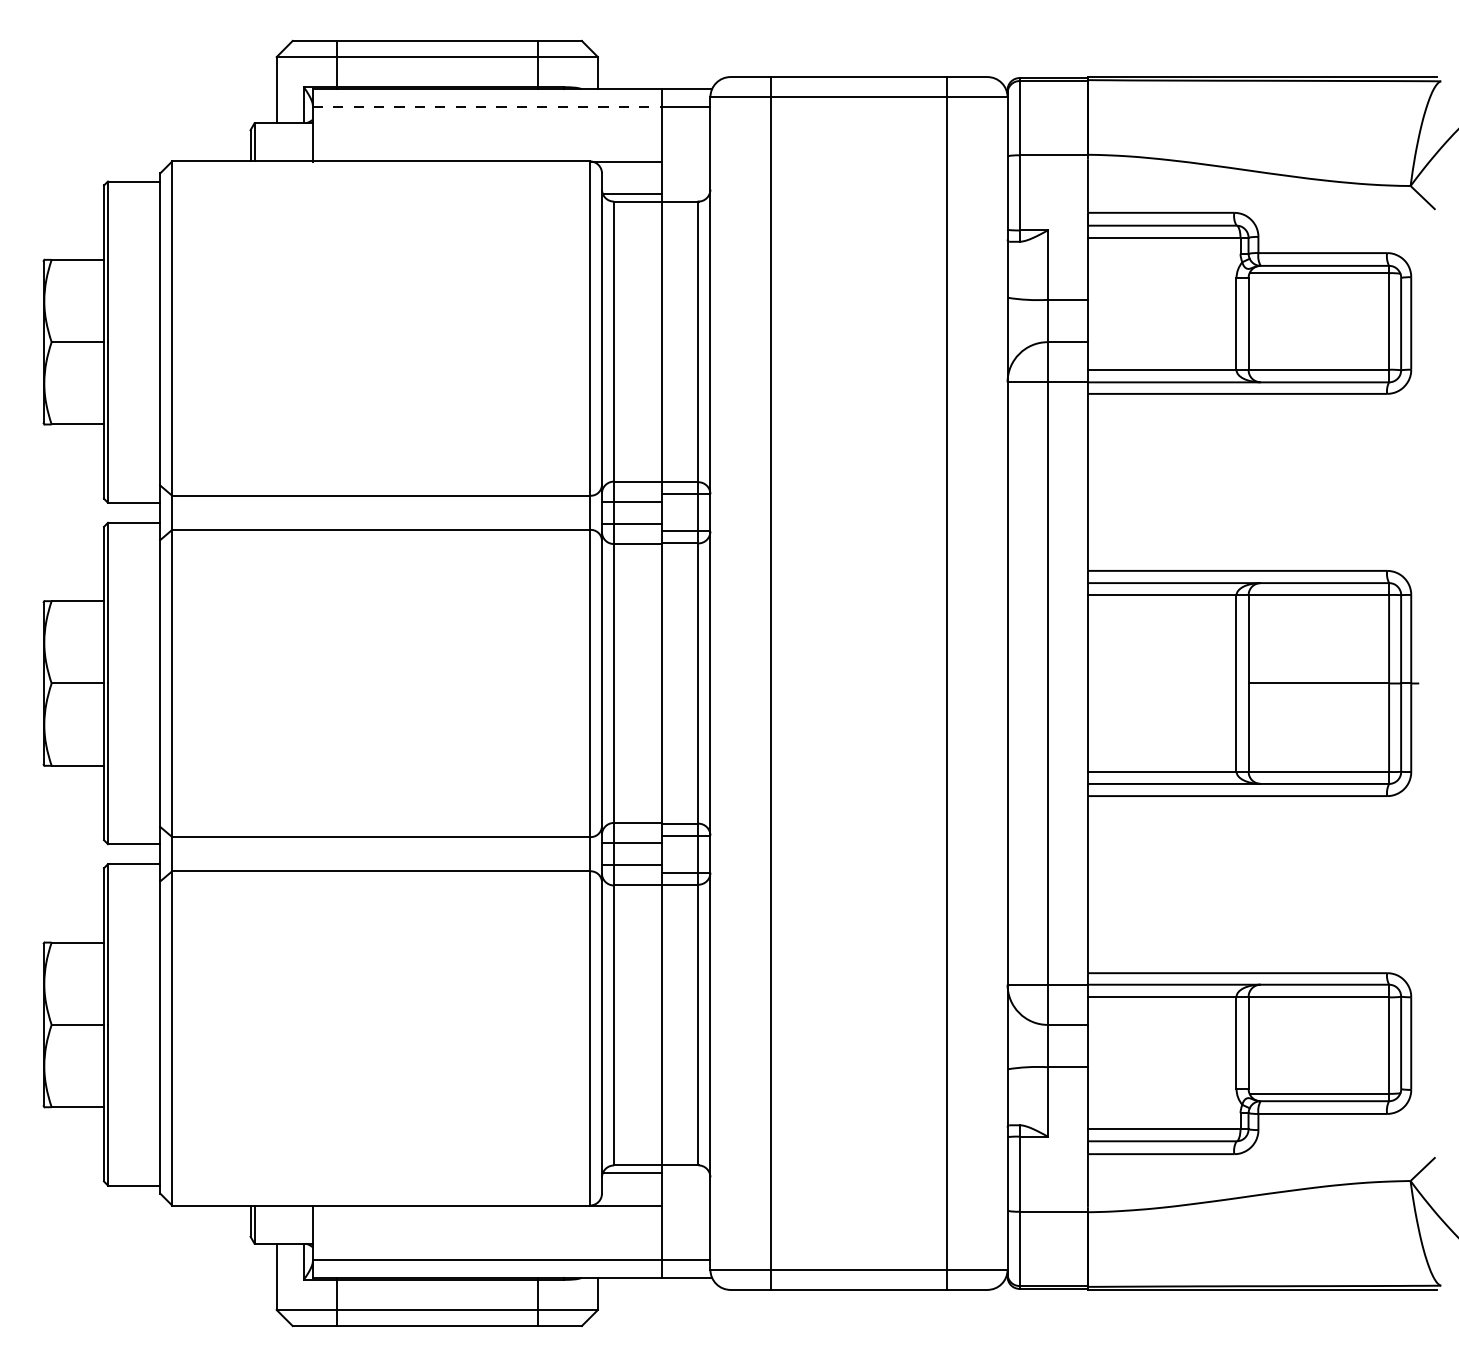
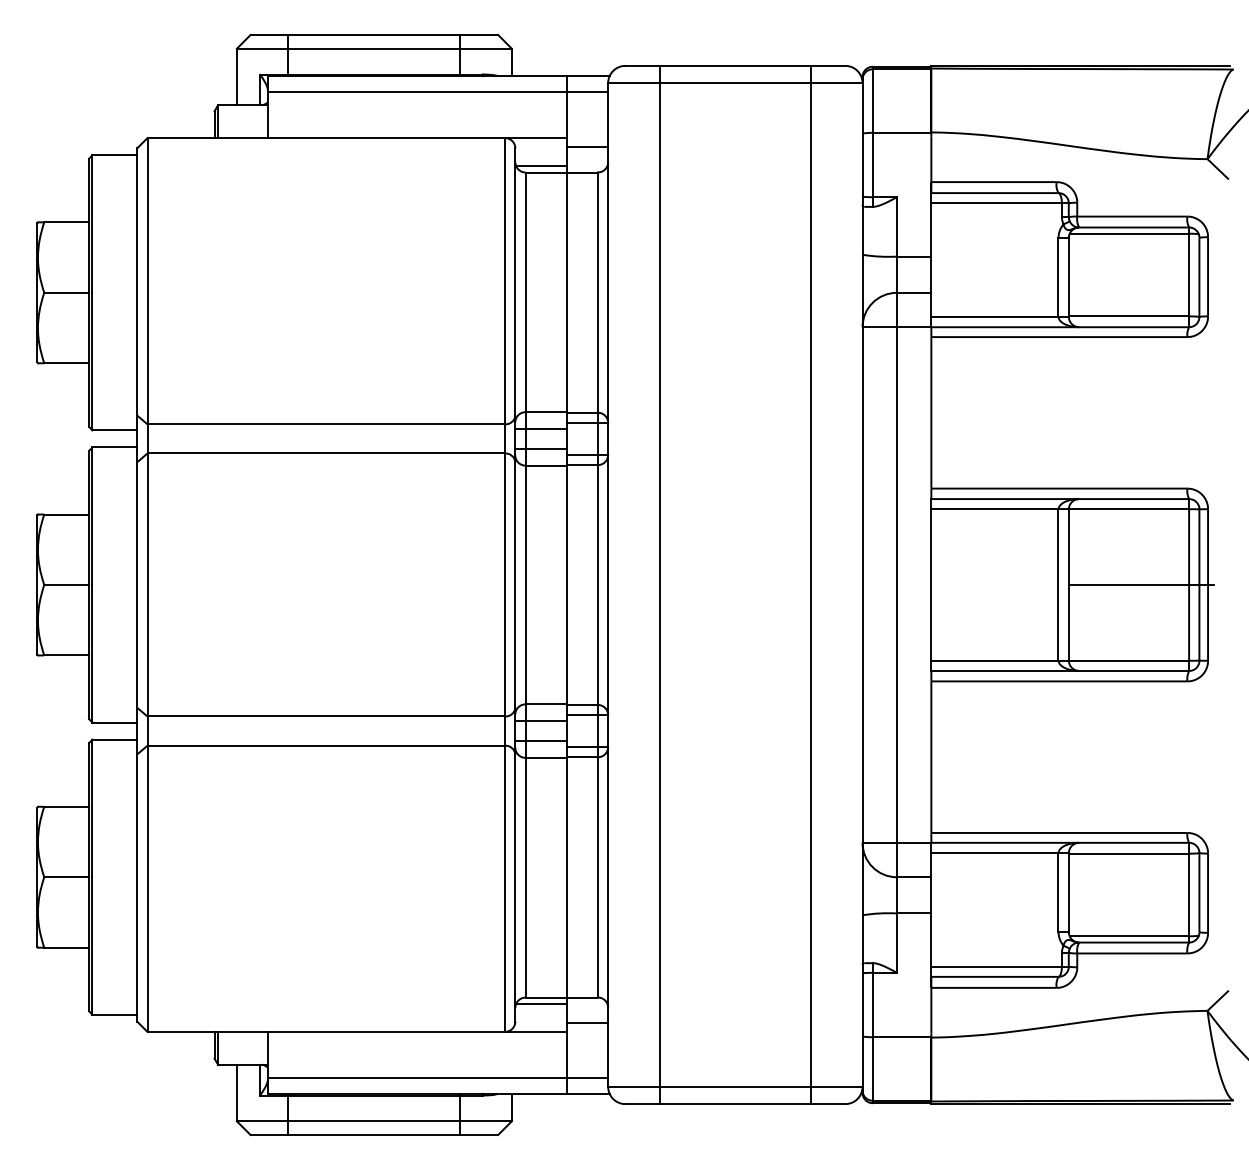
line: (487, 107) -> (417, 91), dashed -> solid
line: (686, 171) -> (587, 146), added
line: (686, 1195) -> (587, 1023), added

